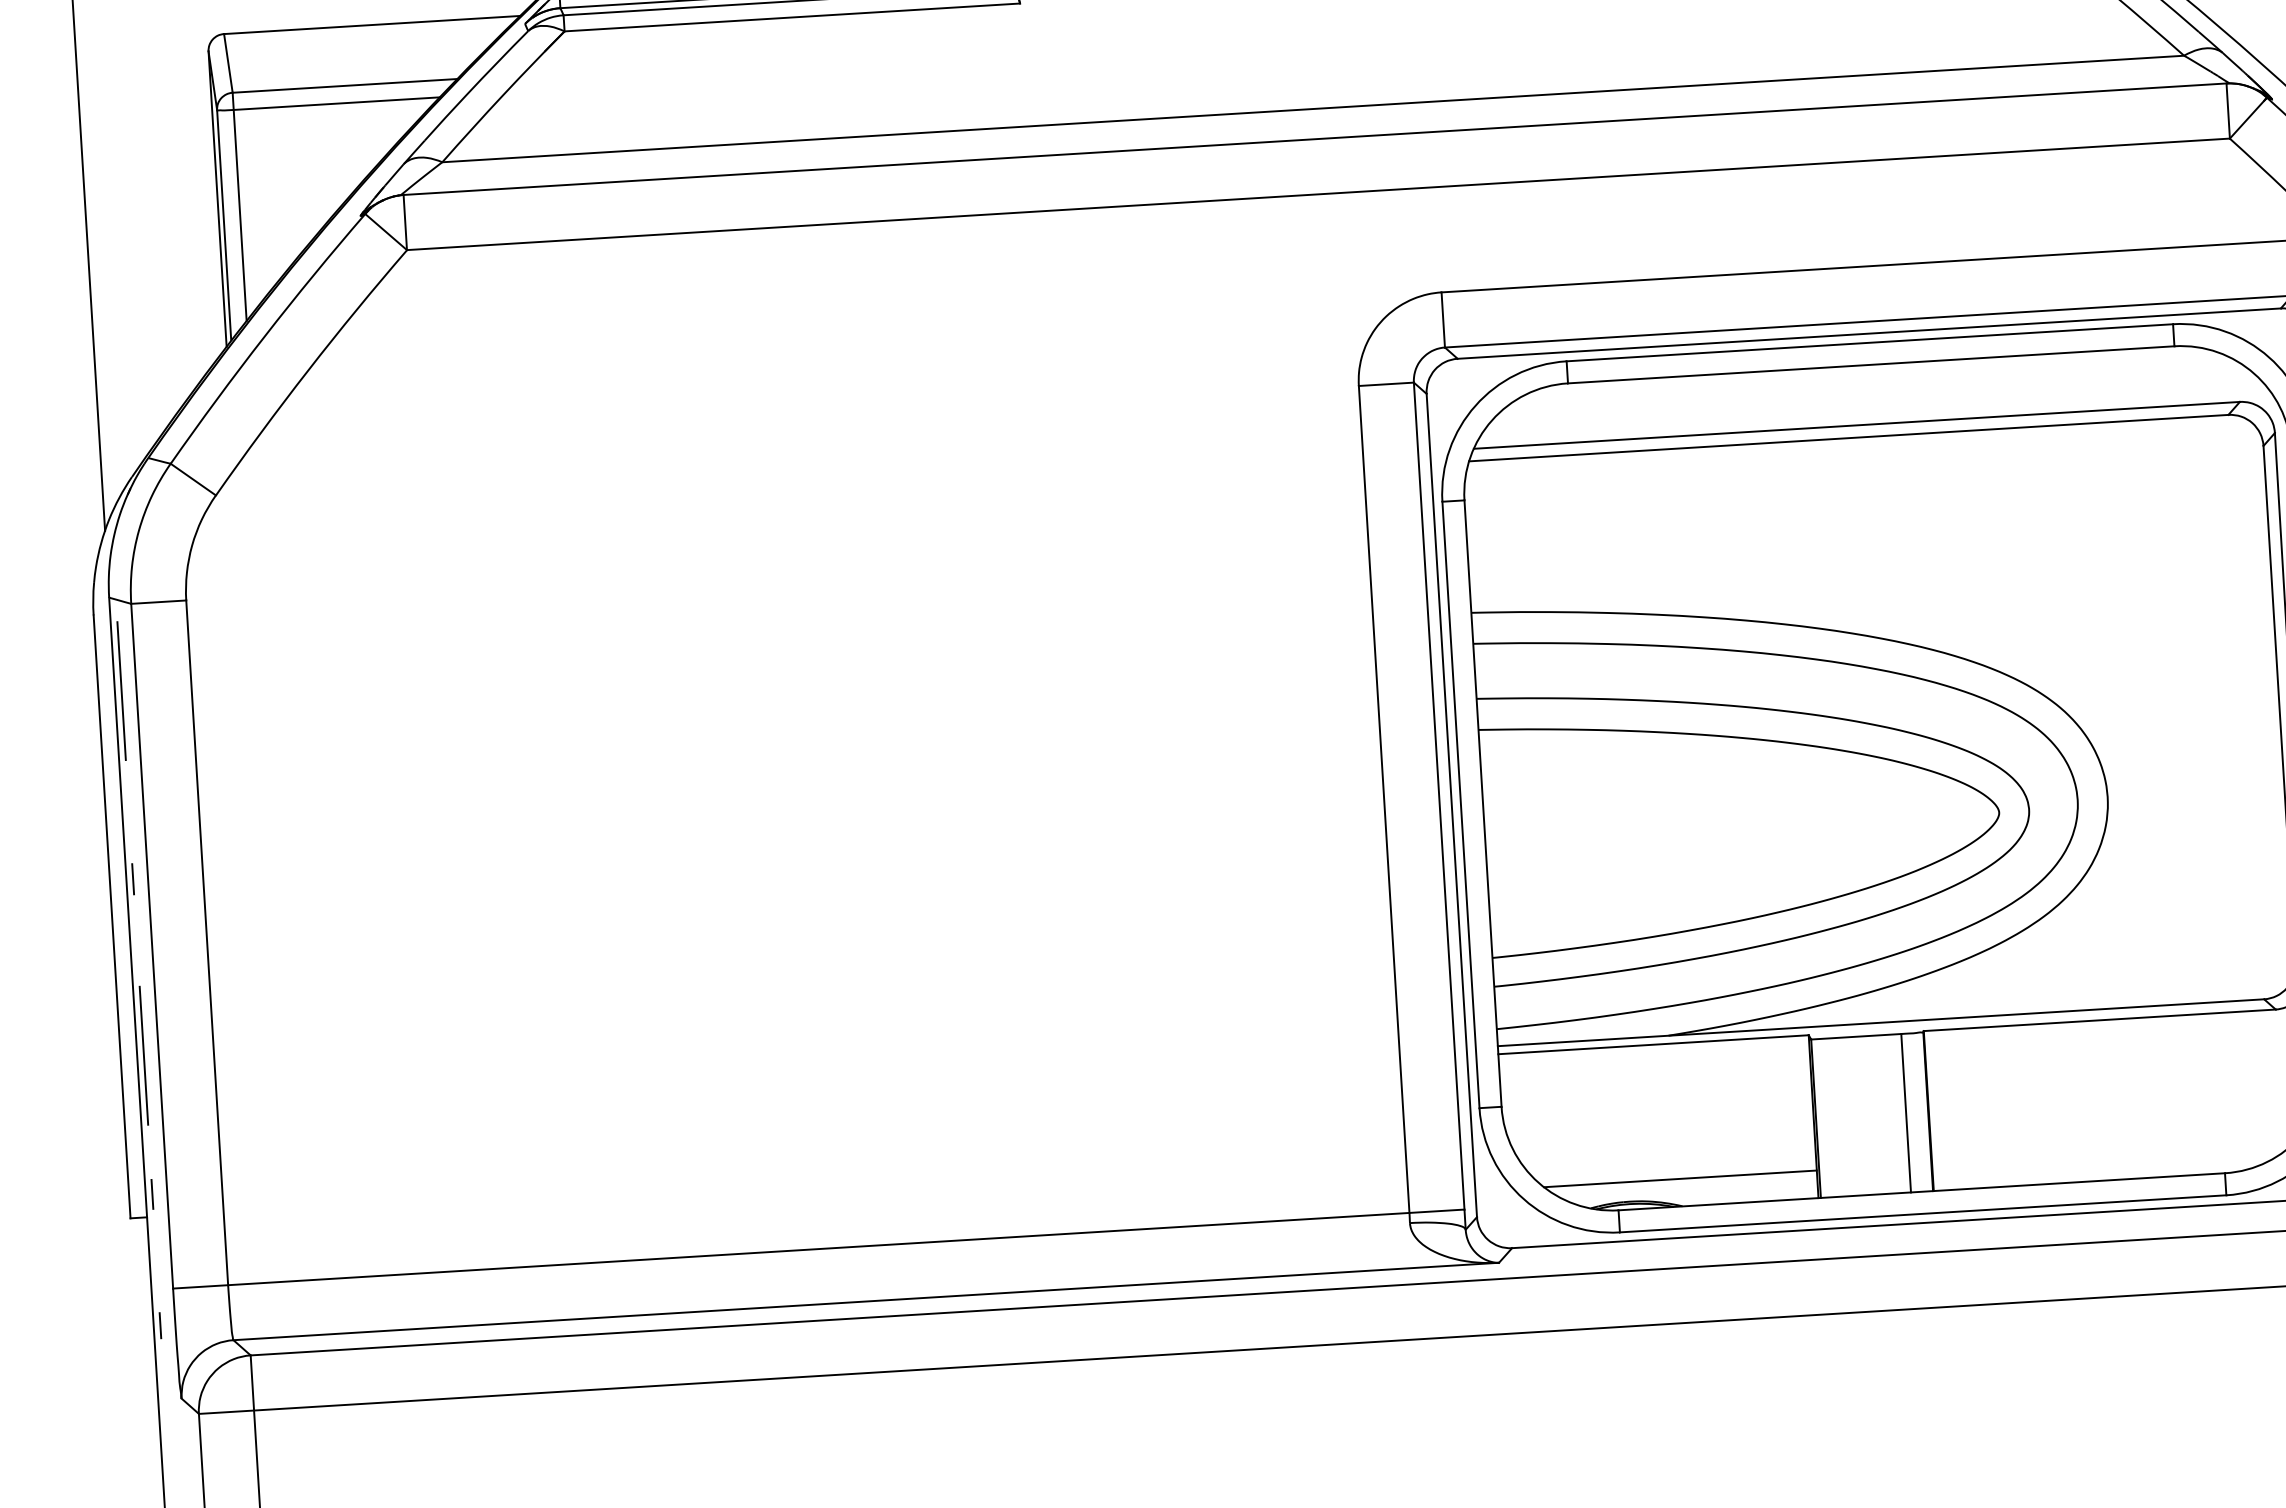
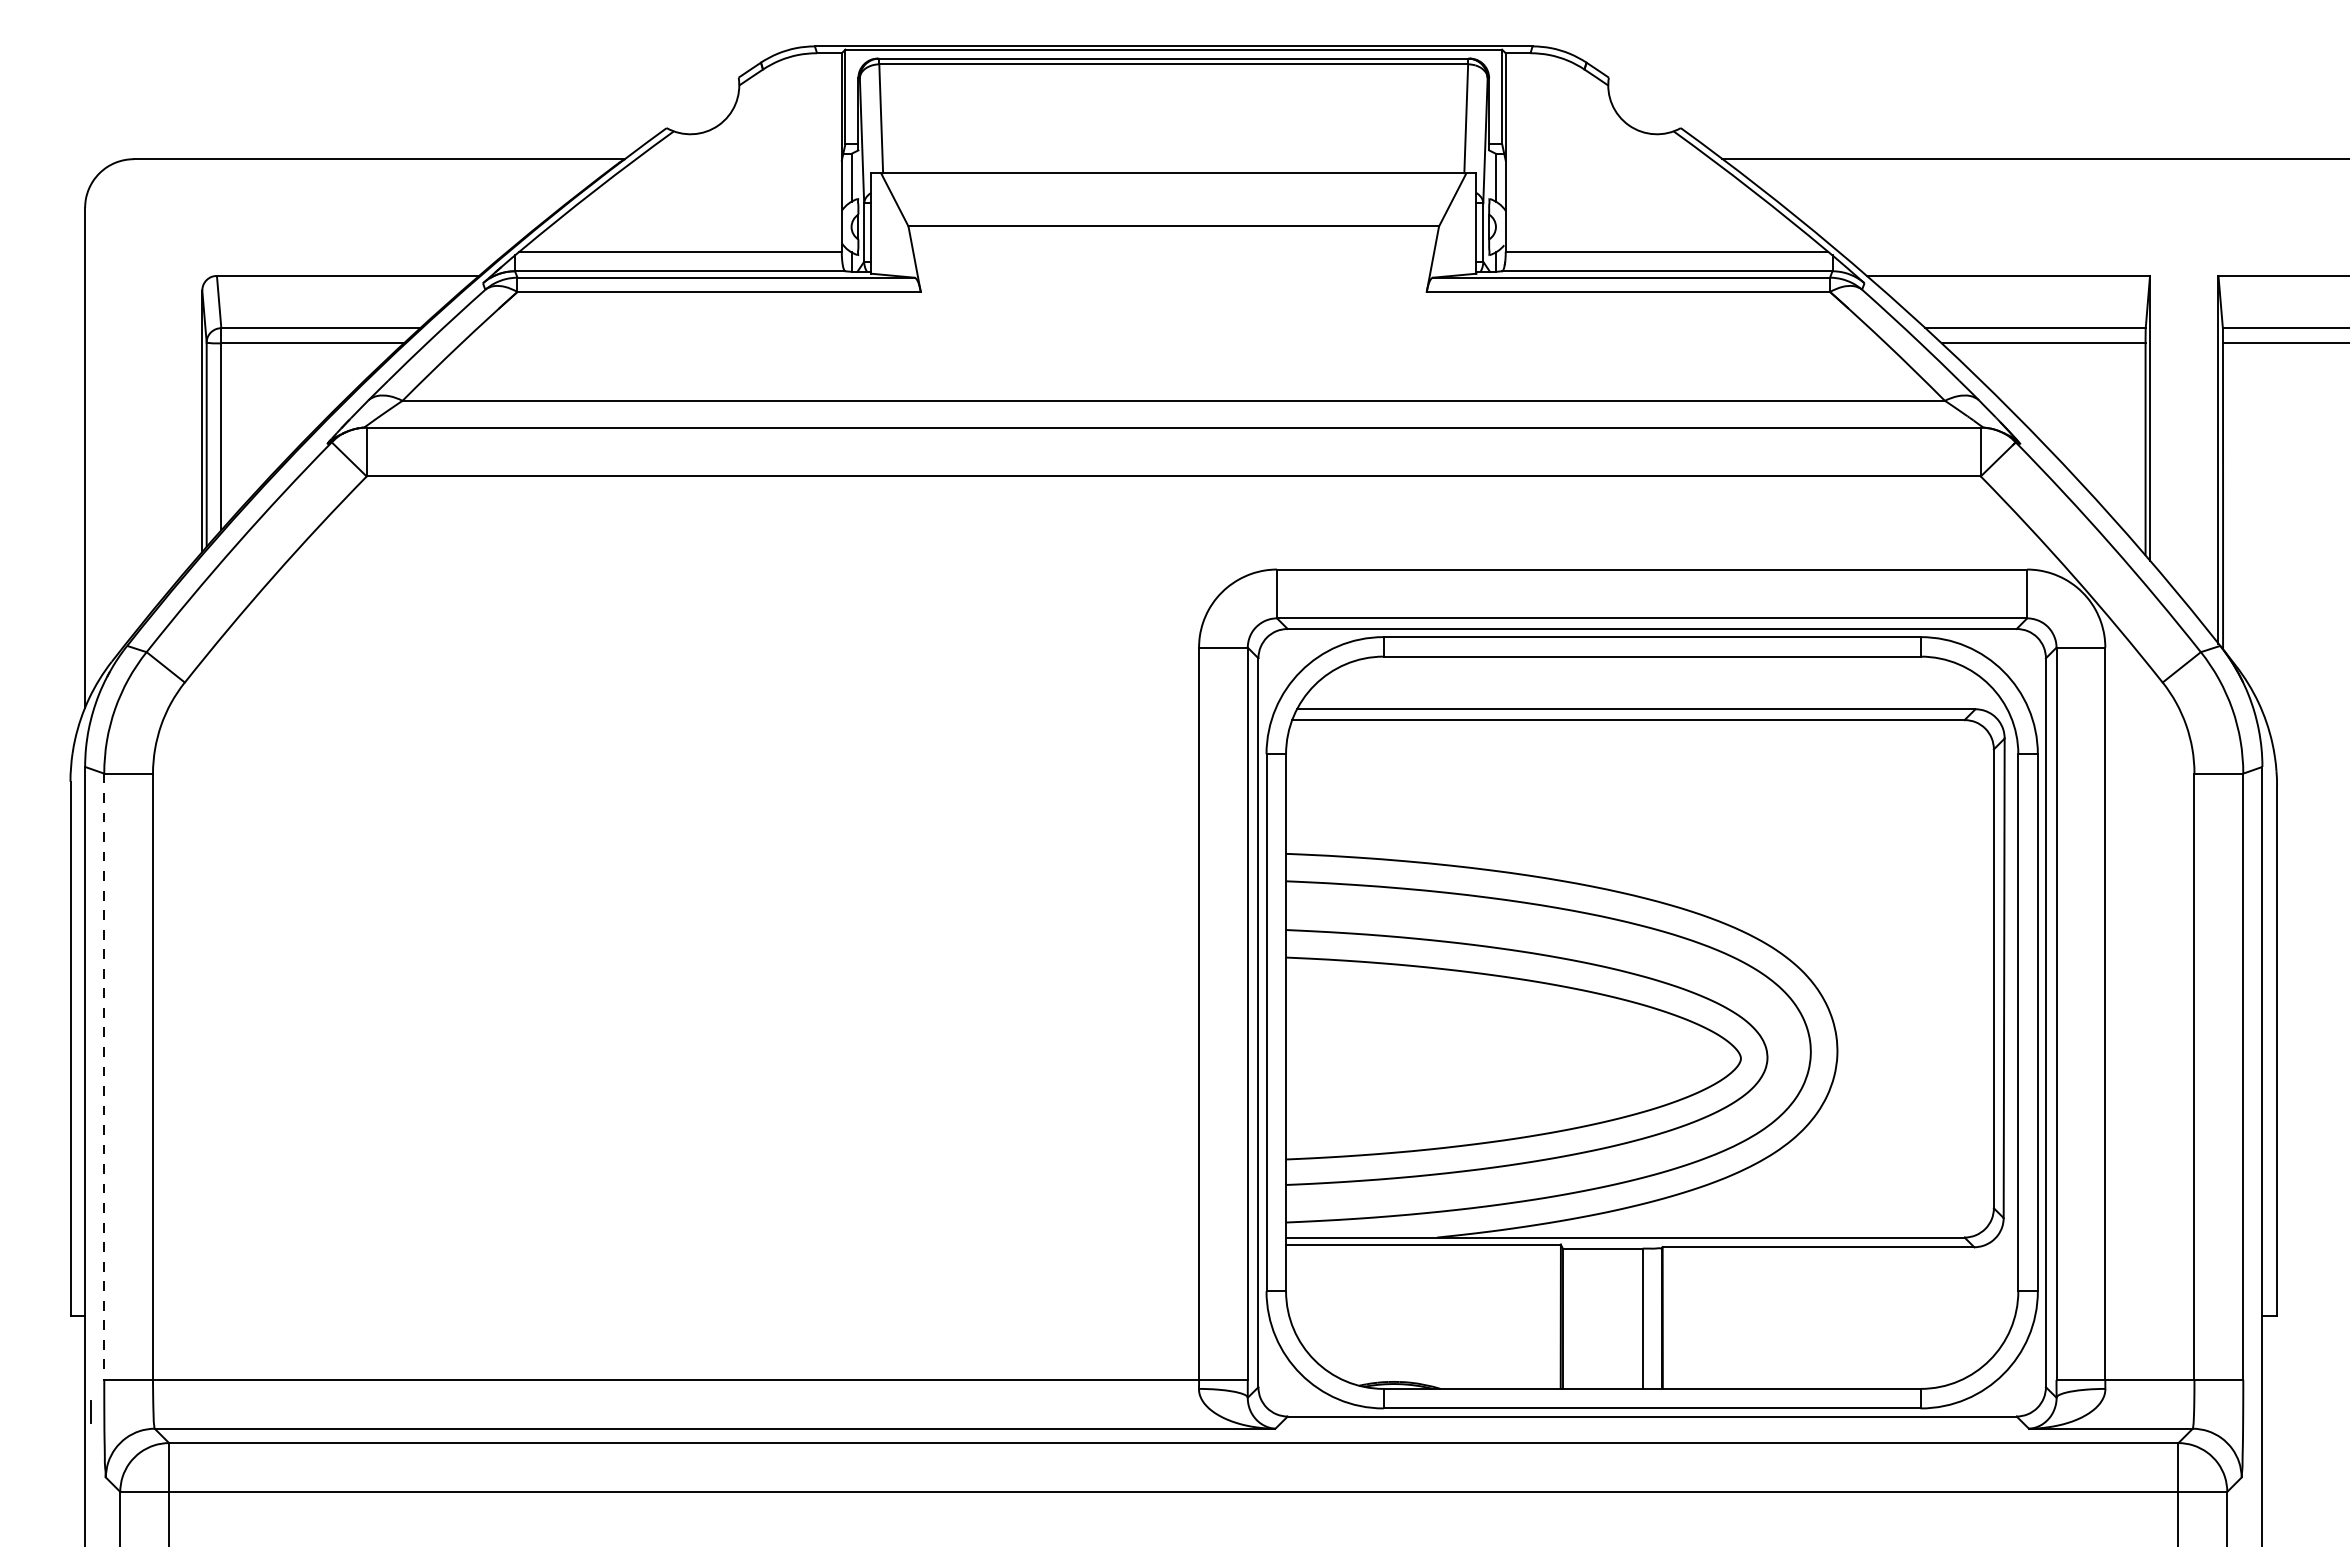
line: (122, 691) -> (91, 850), removed
line: (133, 879) -> (91, 1016), removed
line: (152, 947) -> (104, 1077), solid -> dashed
line: (144, 1055) -> (91, 1172), removed
line: (1679, 1178) -> (1439, 1364), removed
line: (152, 1194) -> (91, 1295), removed

